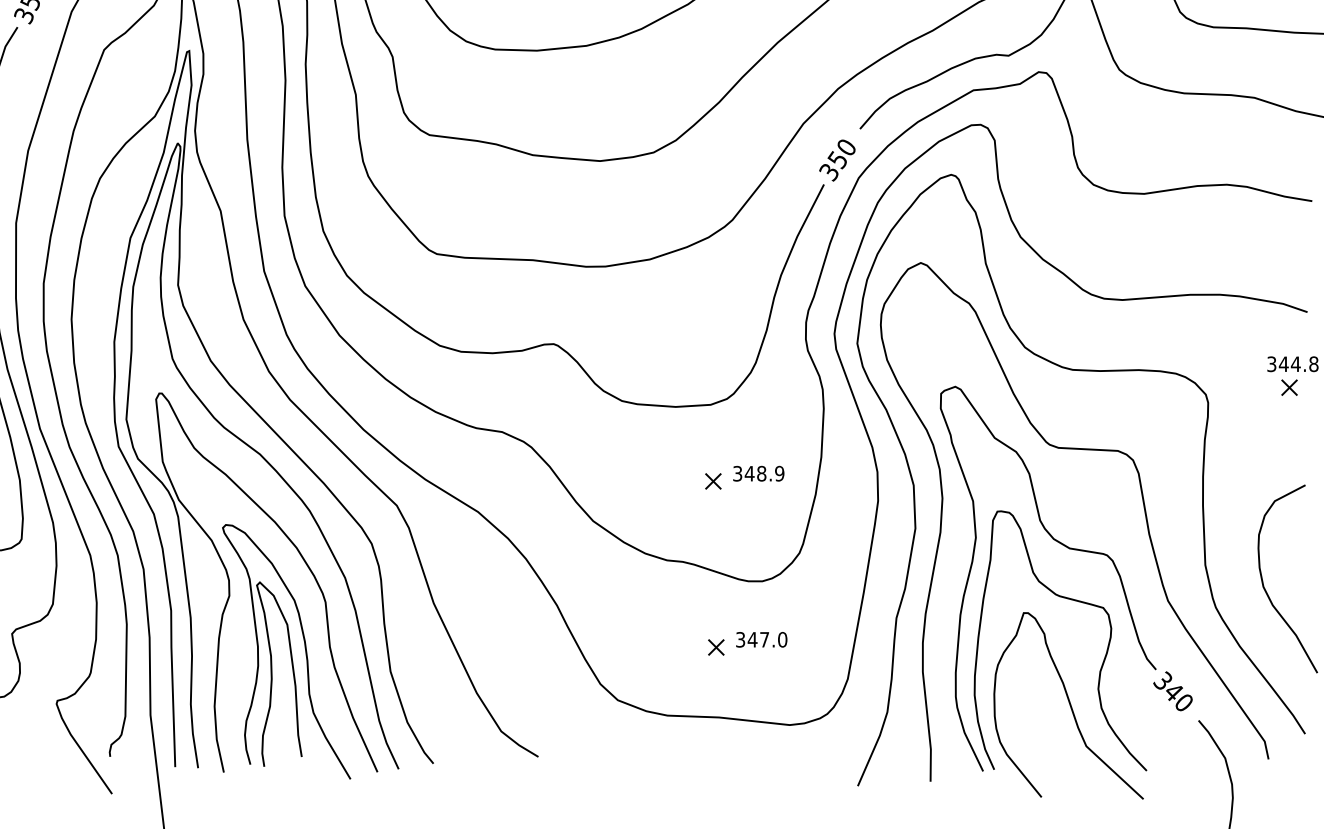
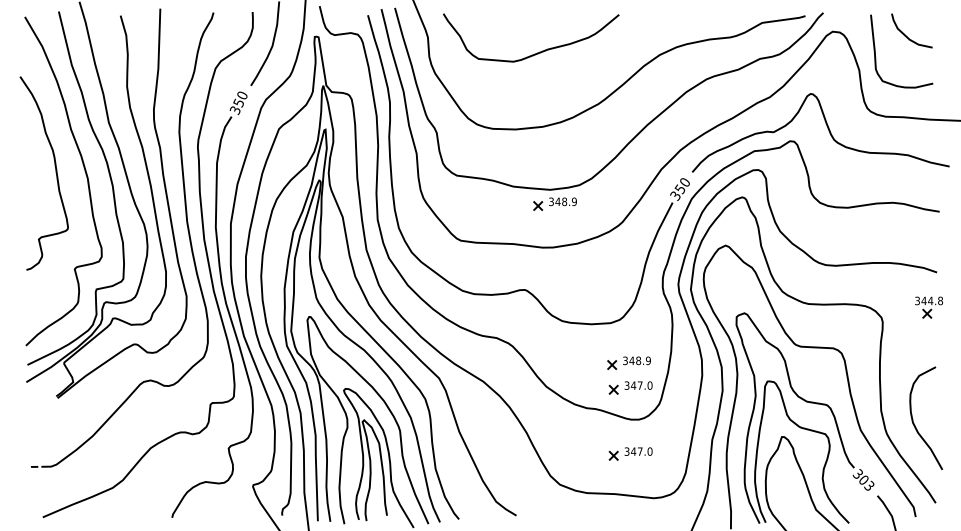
part: (607, 186) -> (554, 203), added
part: (746, 522) -> (630, 387), added
text: (1178, 696) -> (866, 482), 340 -> 303

